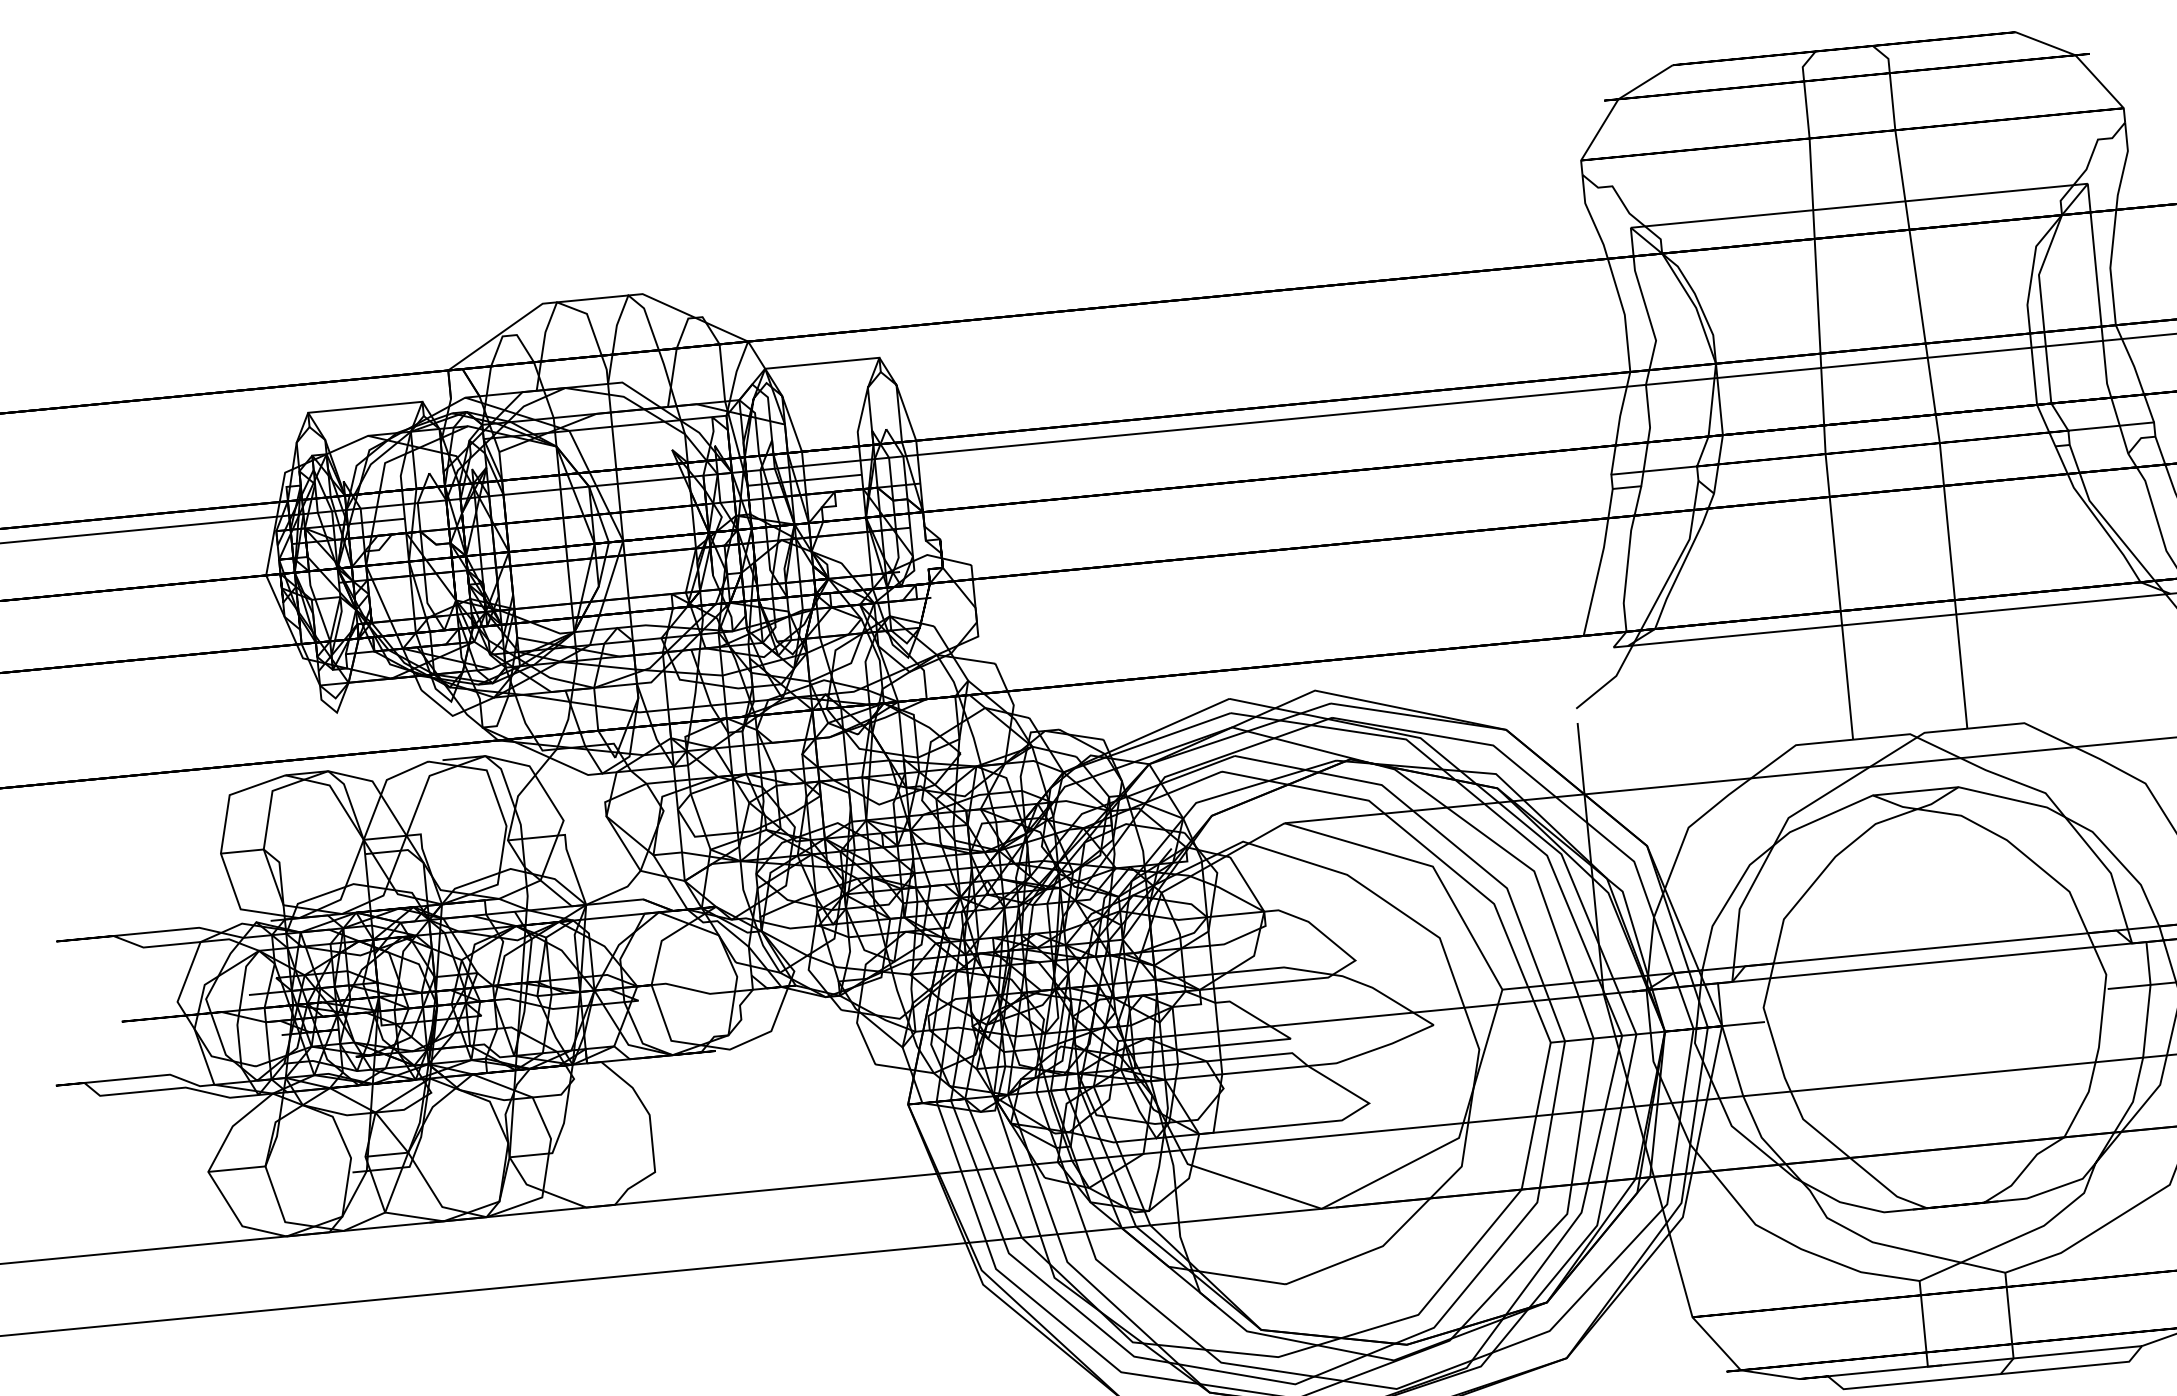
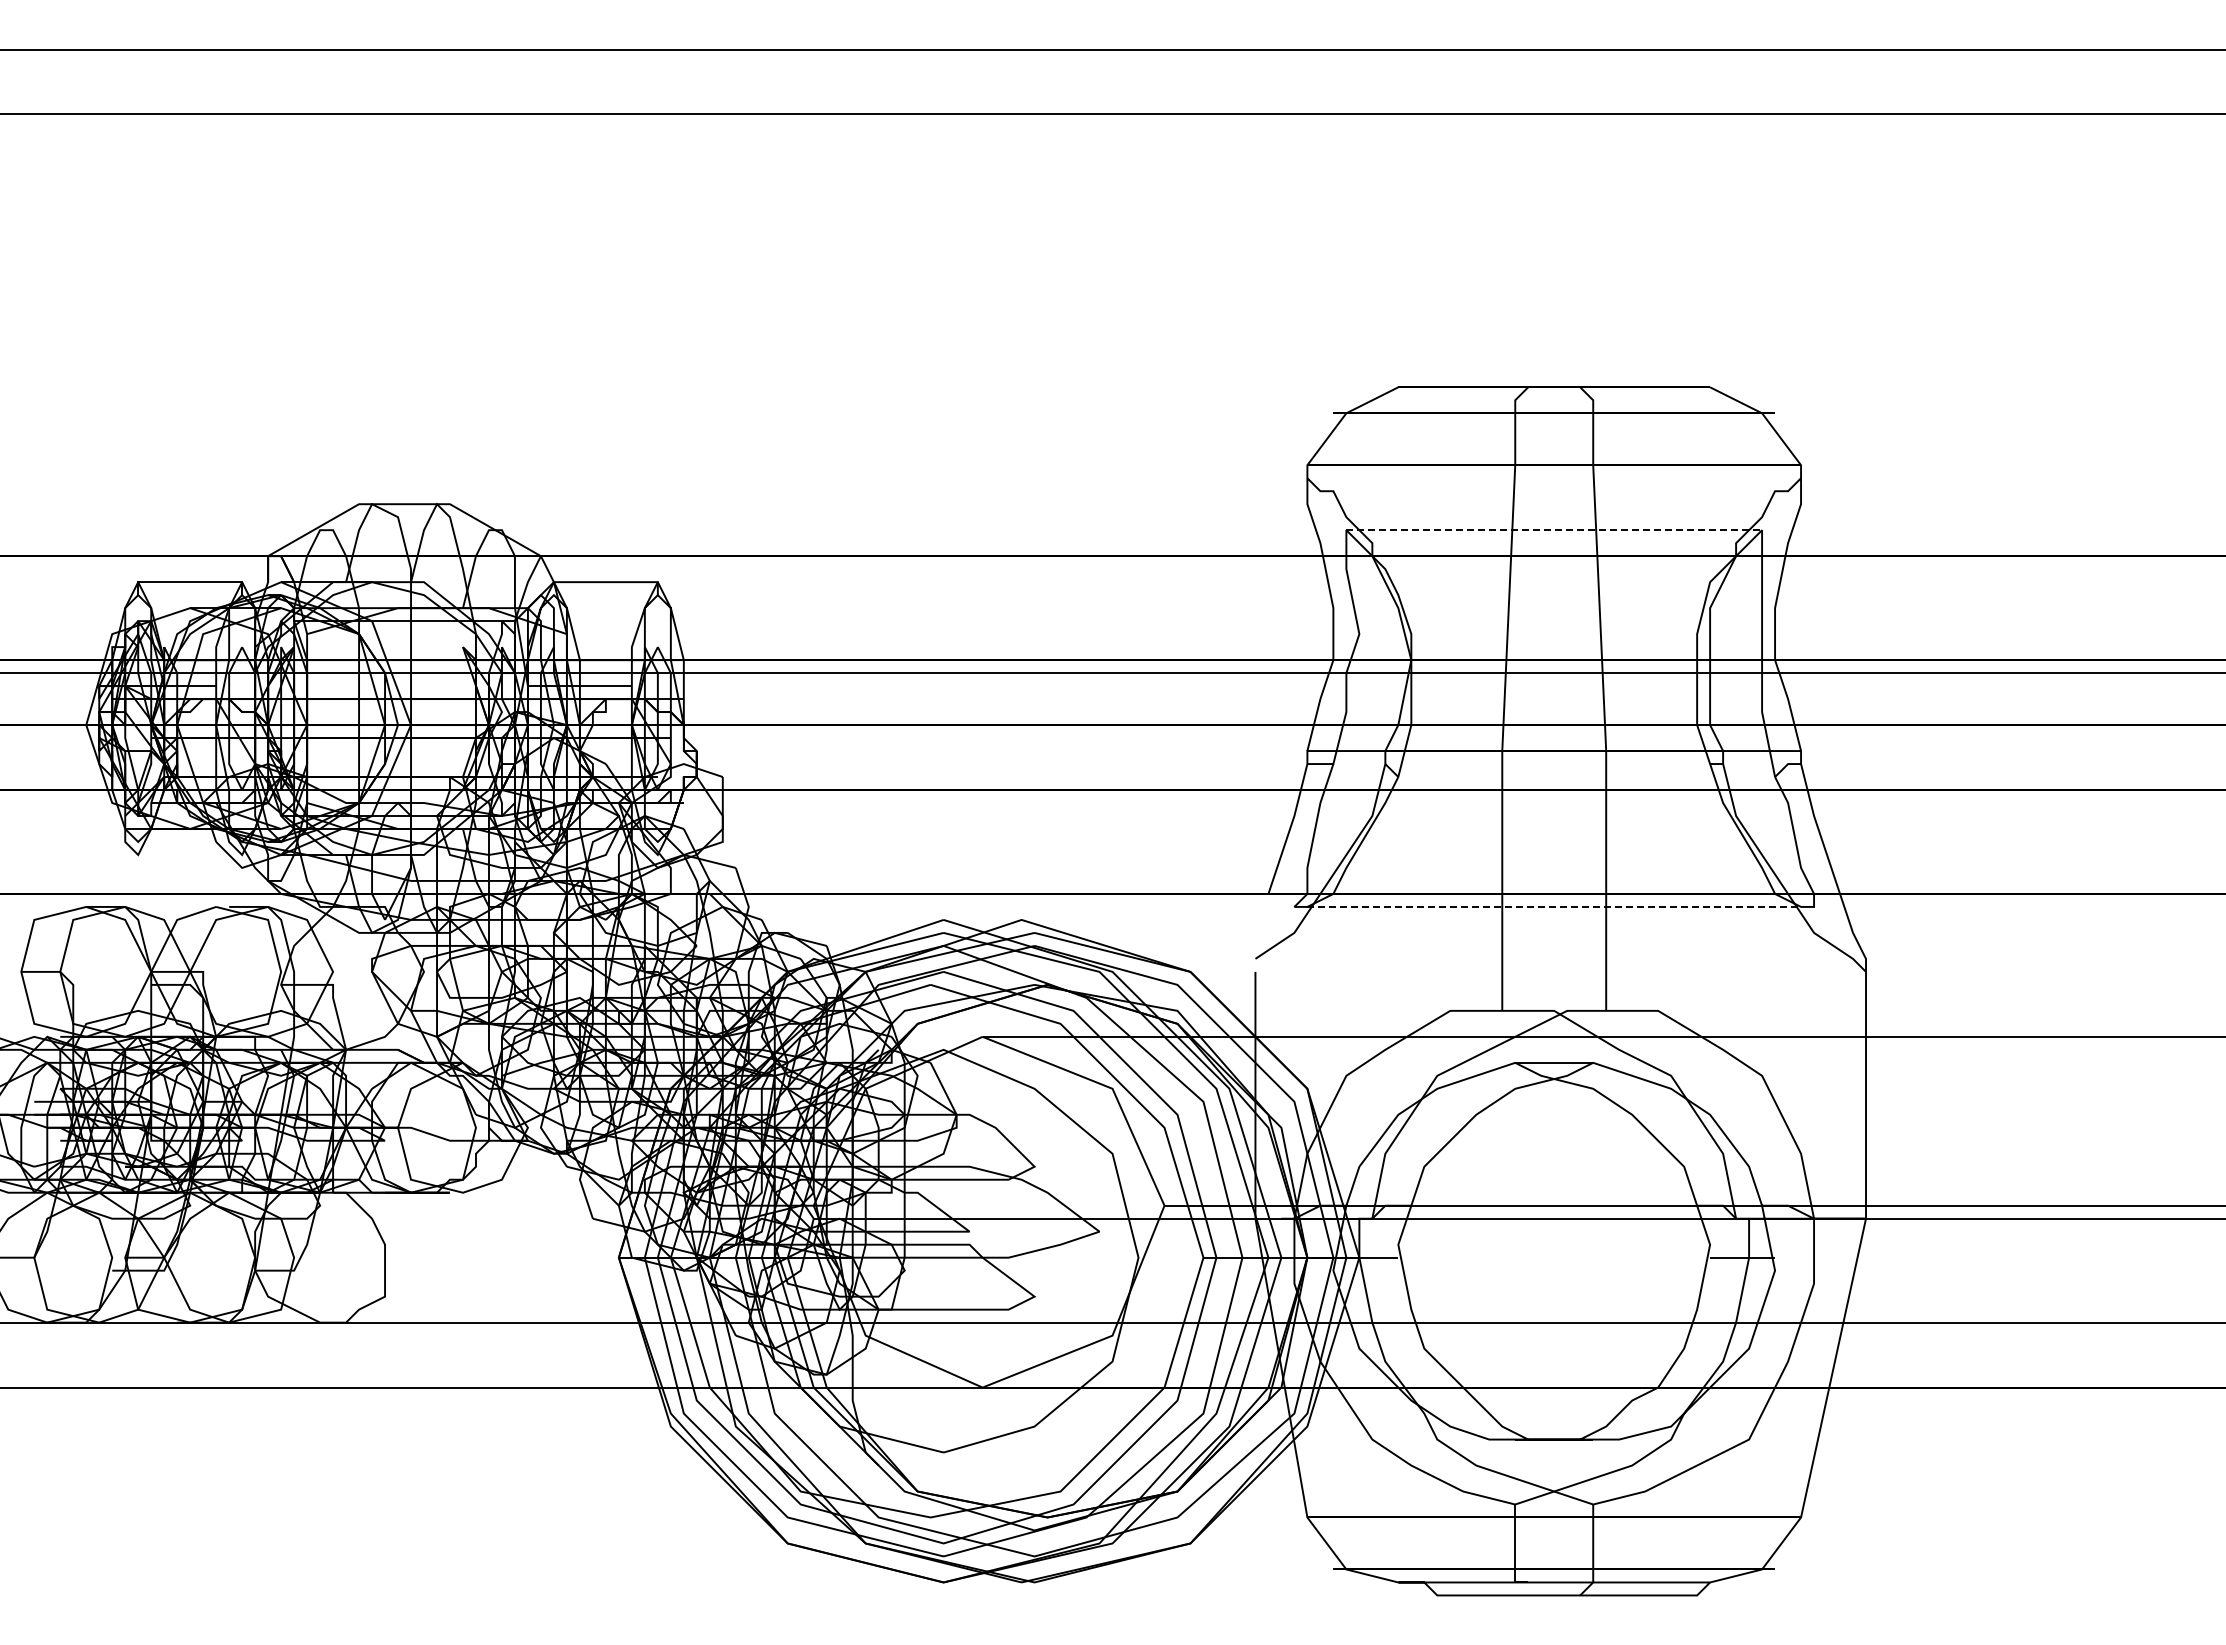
line: (1859, 206) -> (1554, 530), solid -> dashed
line: (1899, 619) -> (1554, 906), solid -> dashed

